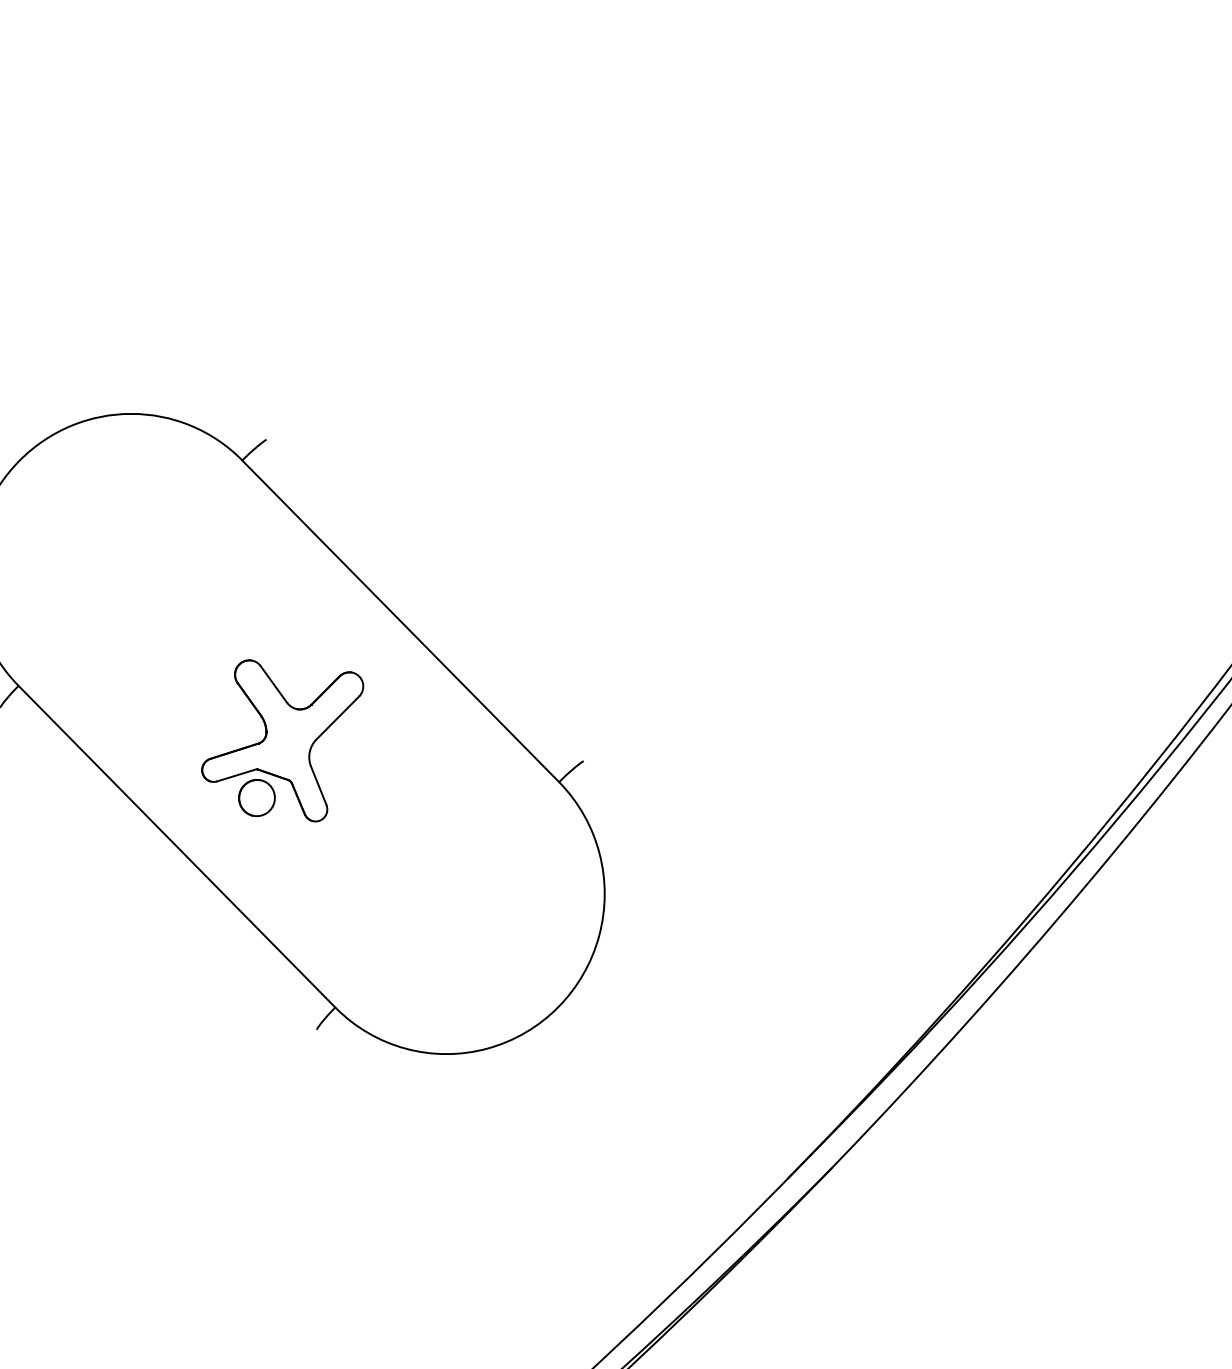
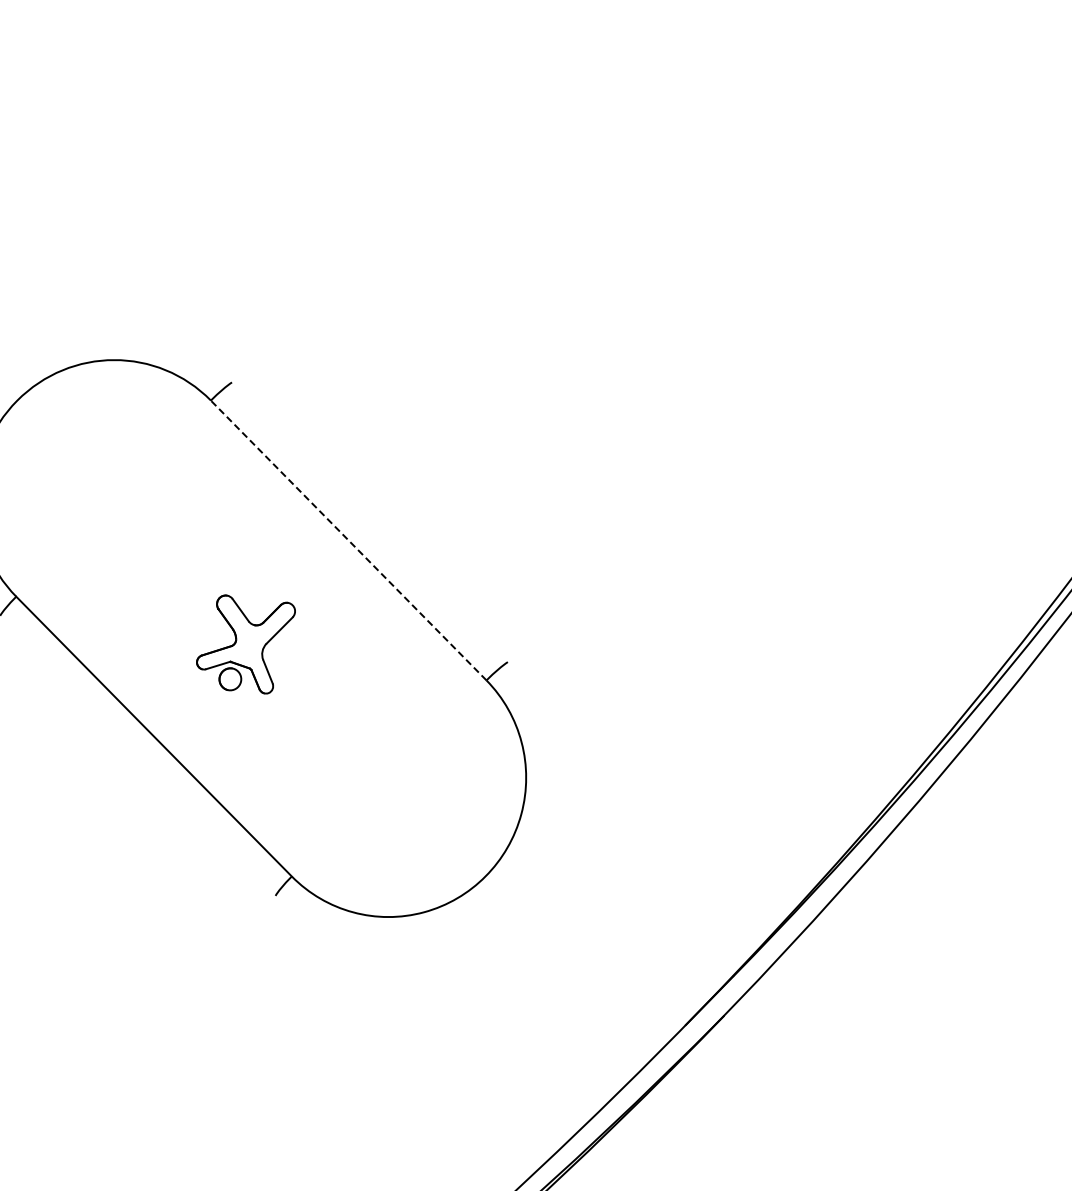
line: (400, 621) -> (348, 540), solid -> dashed
part: (282, 740) -> (245, 644), size x0.7

